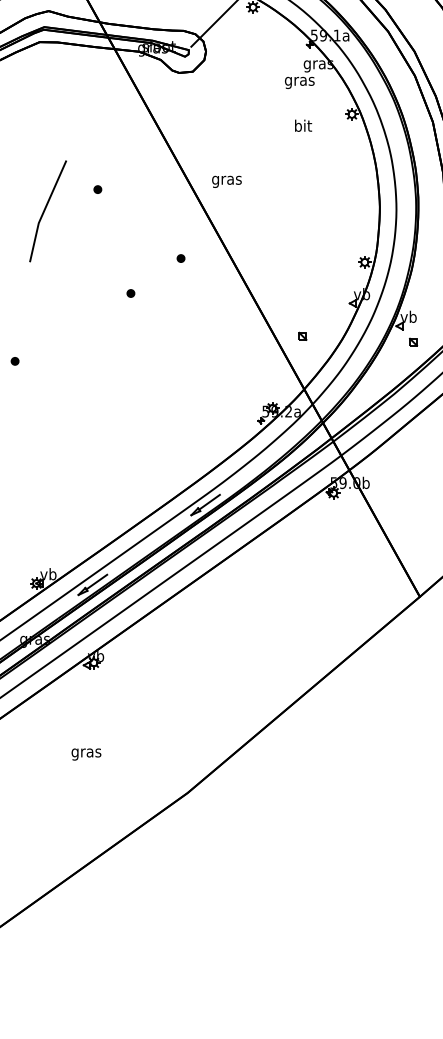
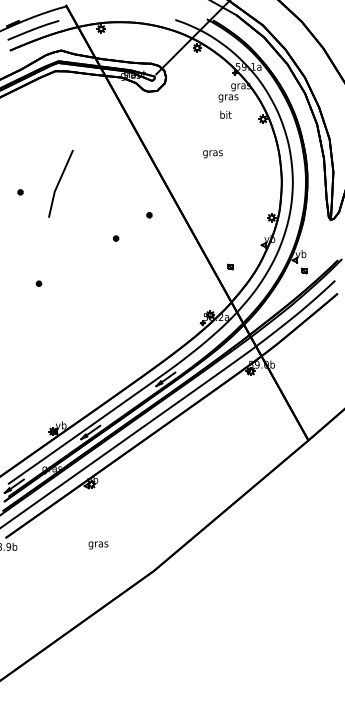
text: (302, 125) -> (225, 114), moved
text: (226, 182) -> (212, 154), moved
part: (96, 189) -> (93, 169), removed
text: (86, 754) -> (98, 545), moved

